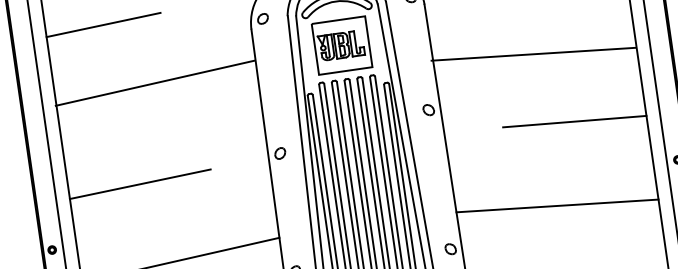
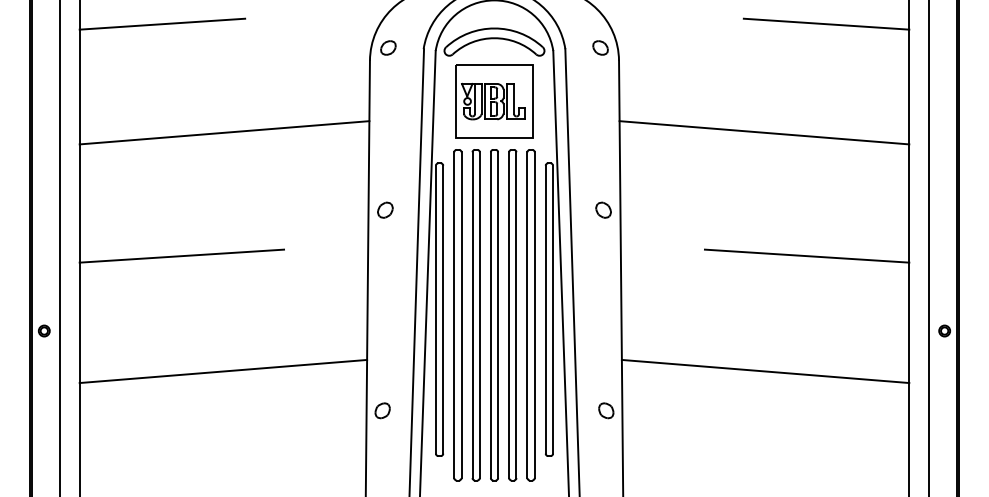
line: (533, 54) -> (764, 132), moved
line: (155, 83) -> (224, 132), moved
part: (280, 152) -> (385, 209), moved

